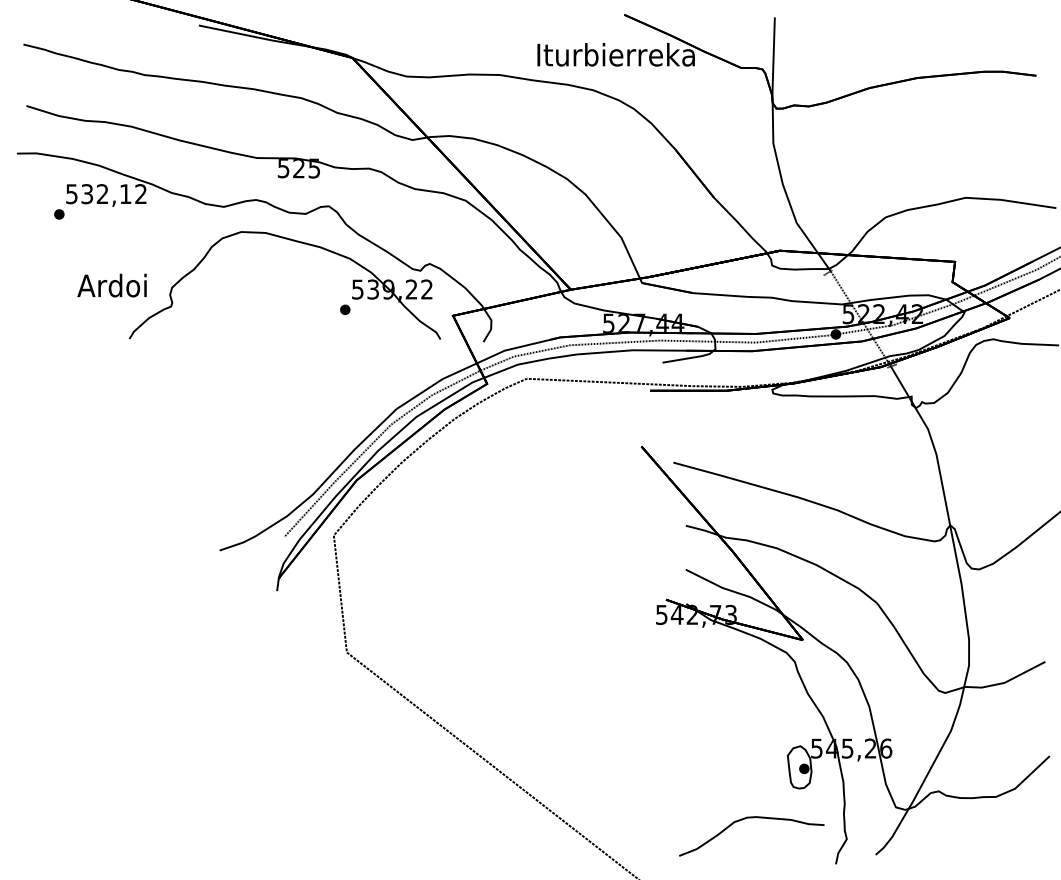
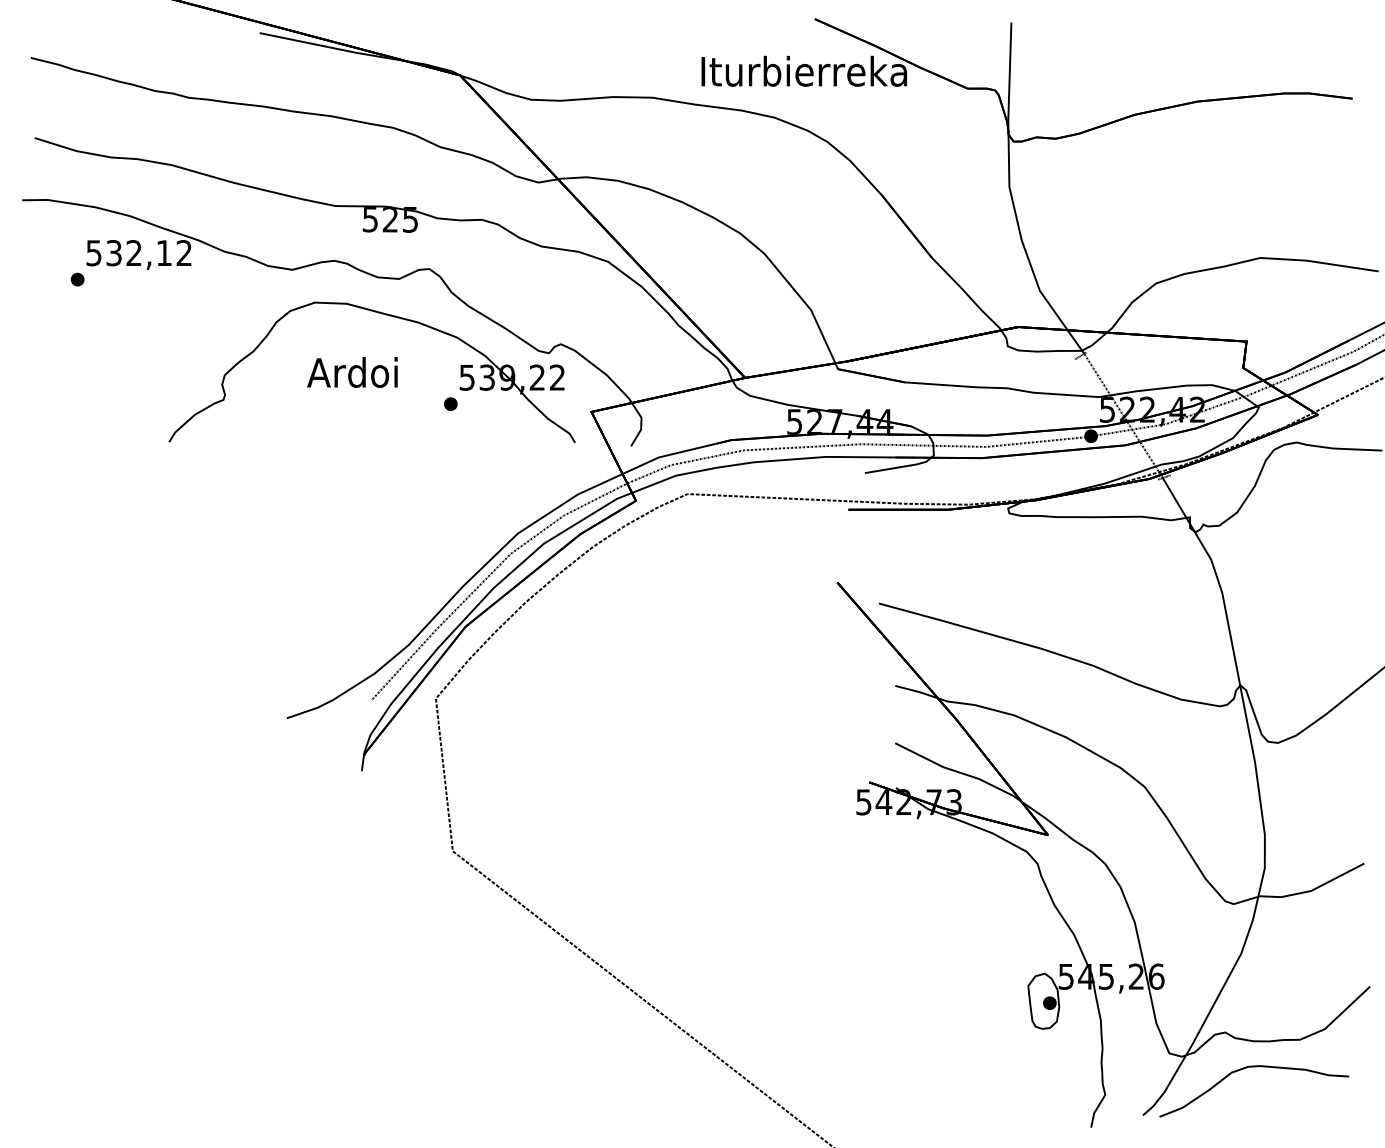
text: (112, 285) -> (352, 372), moved
curve: (751, 818) -> (1254, 1067), moved

